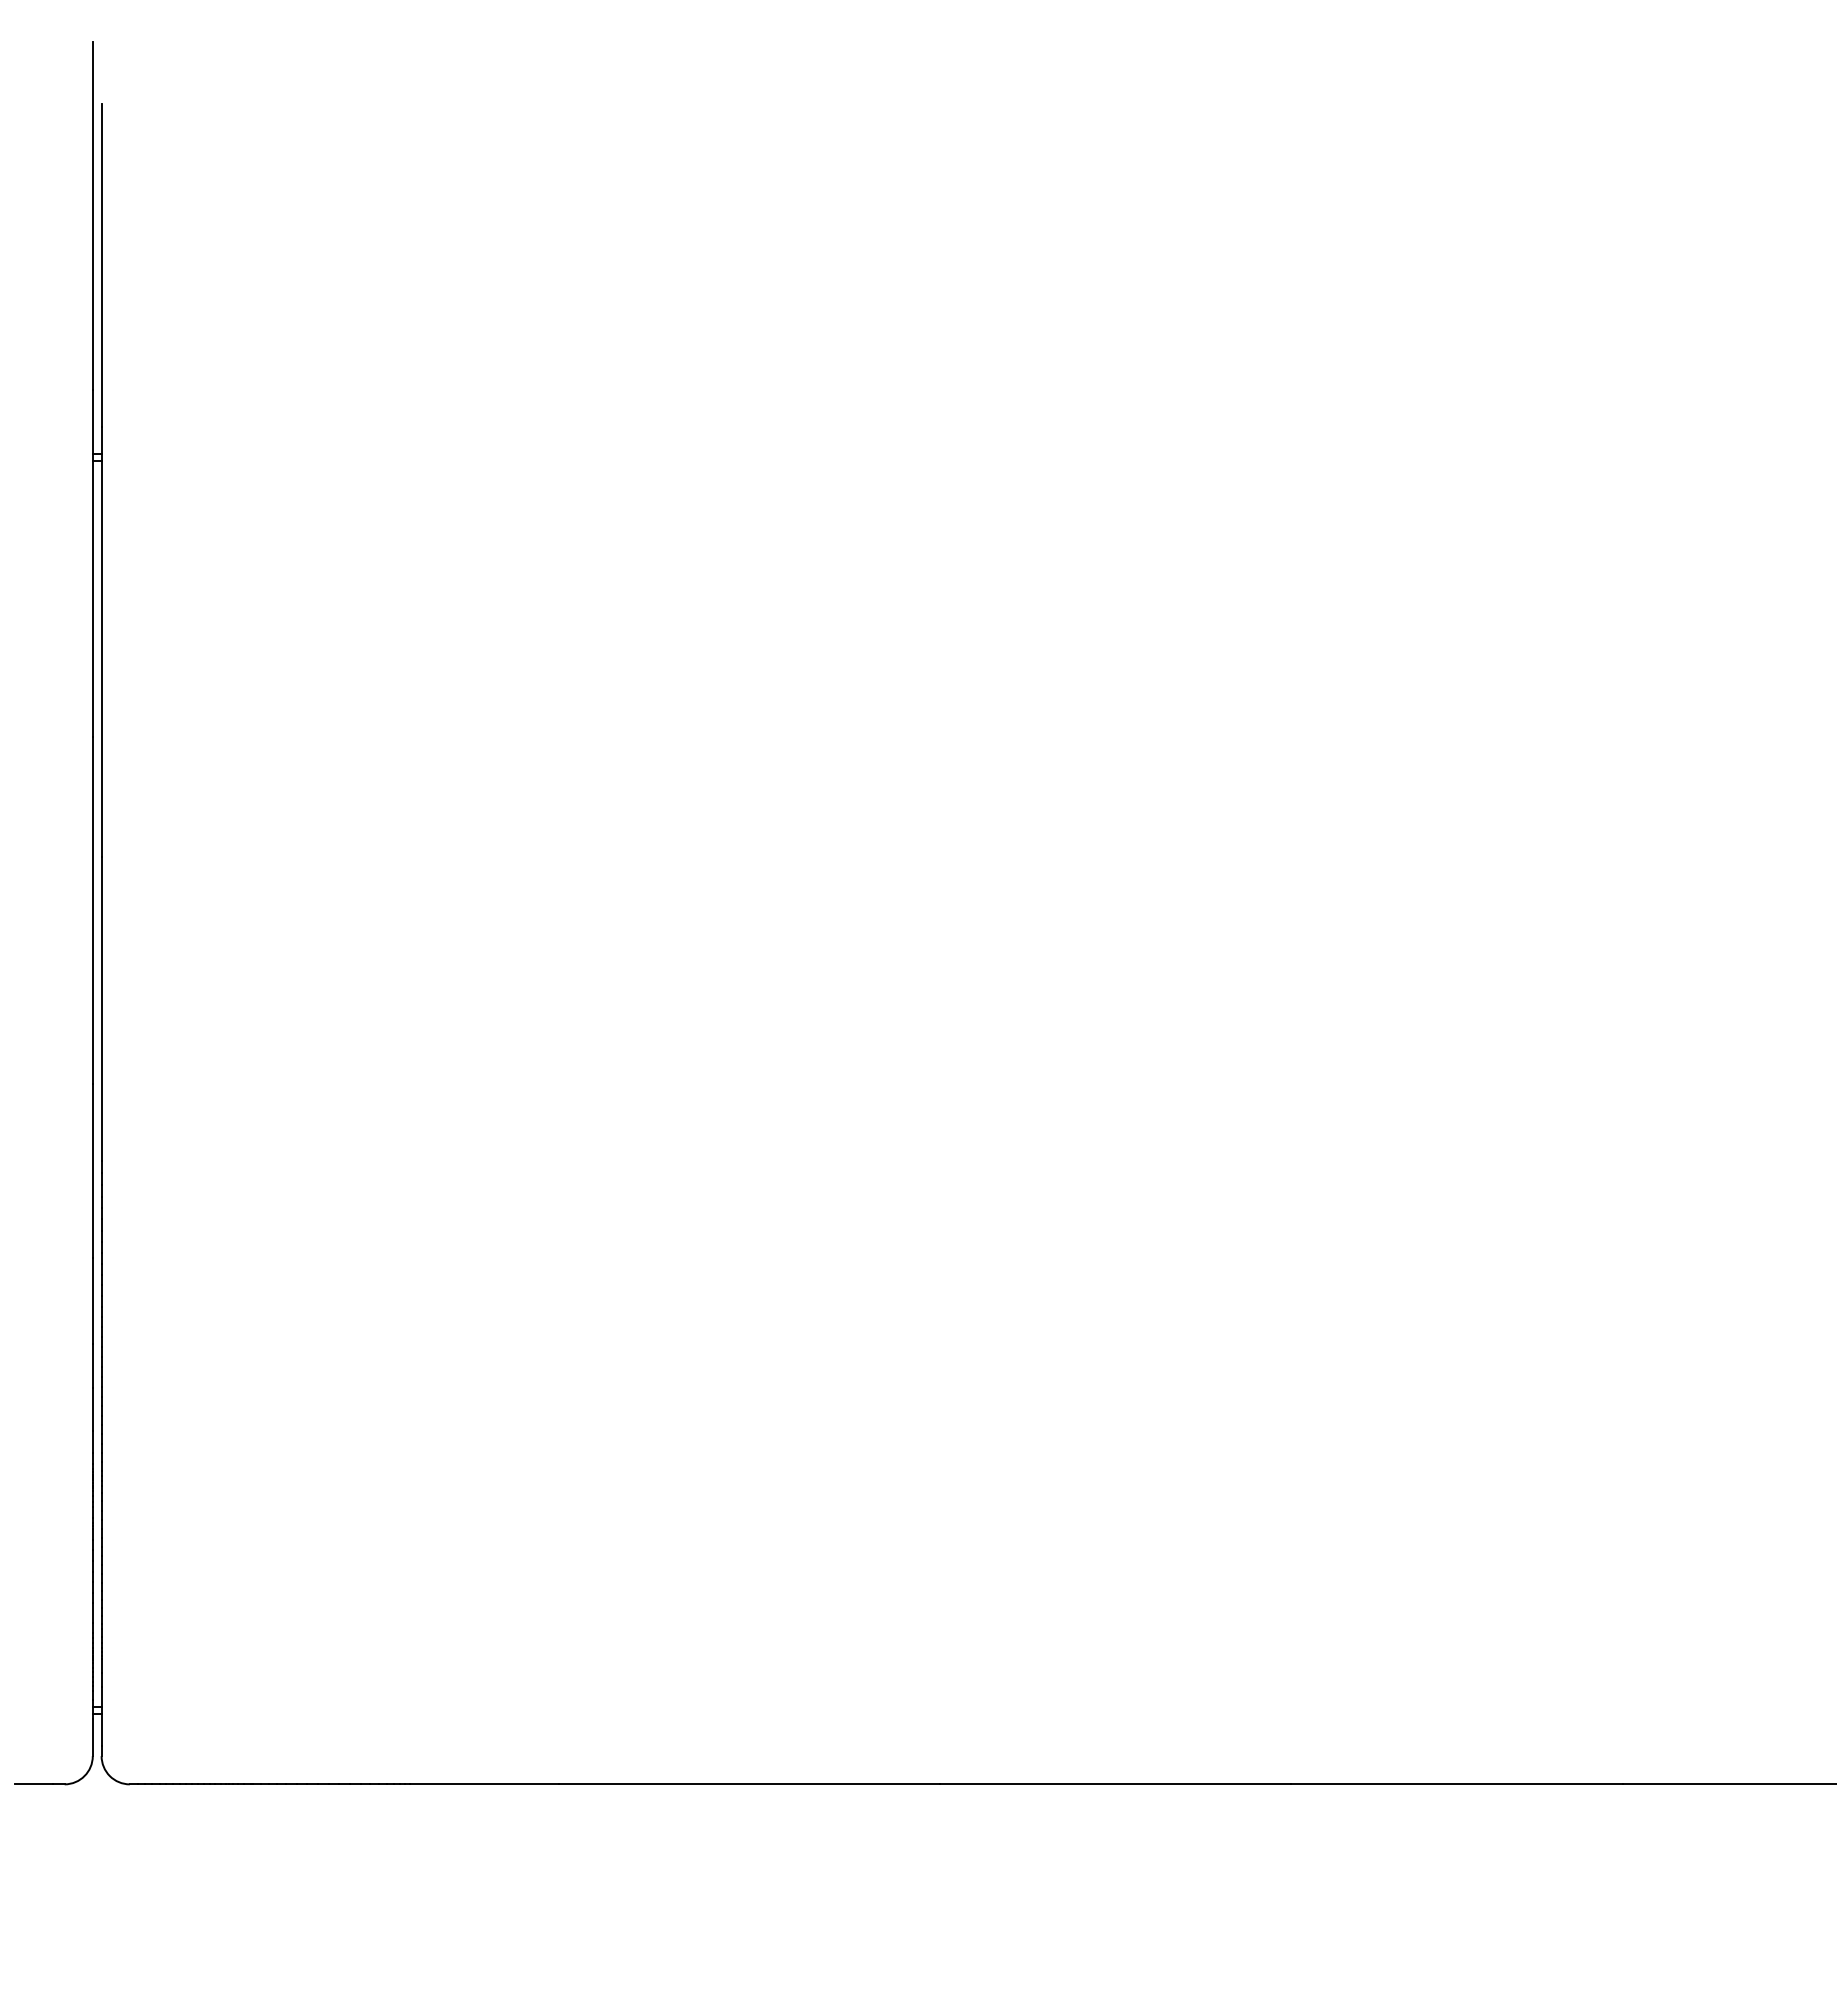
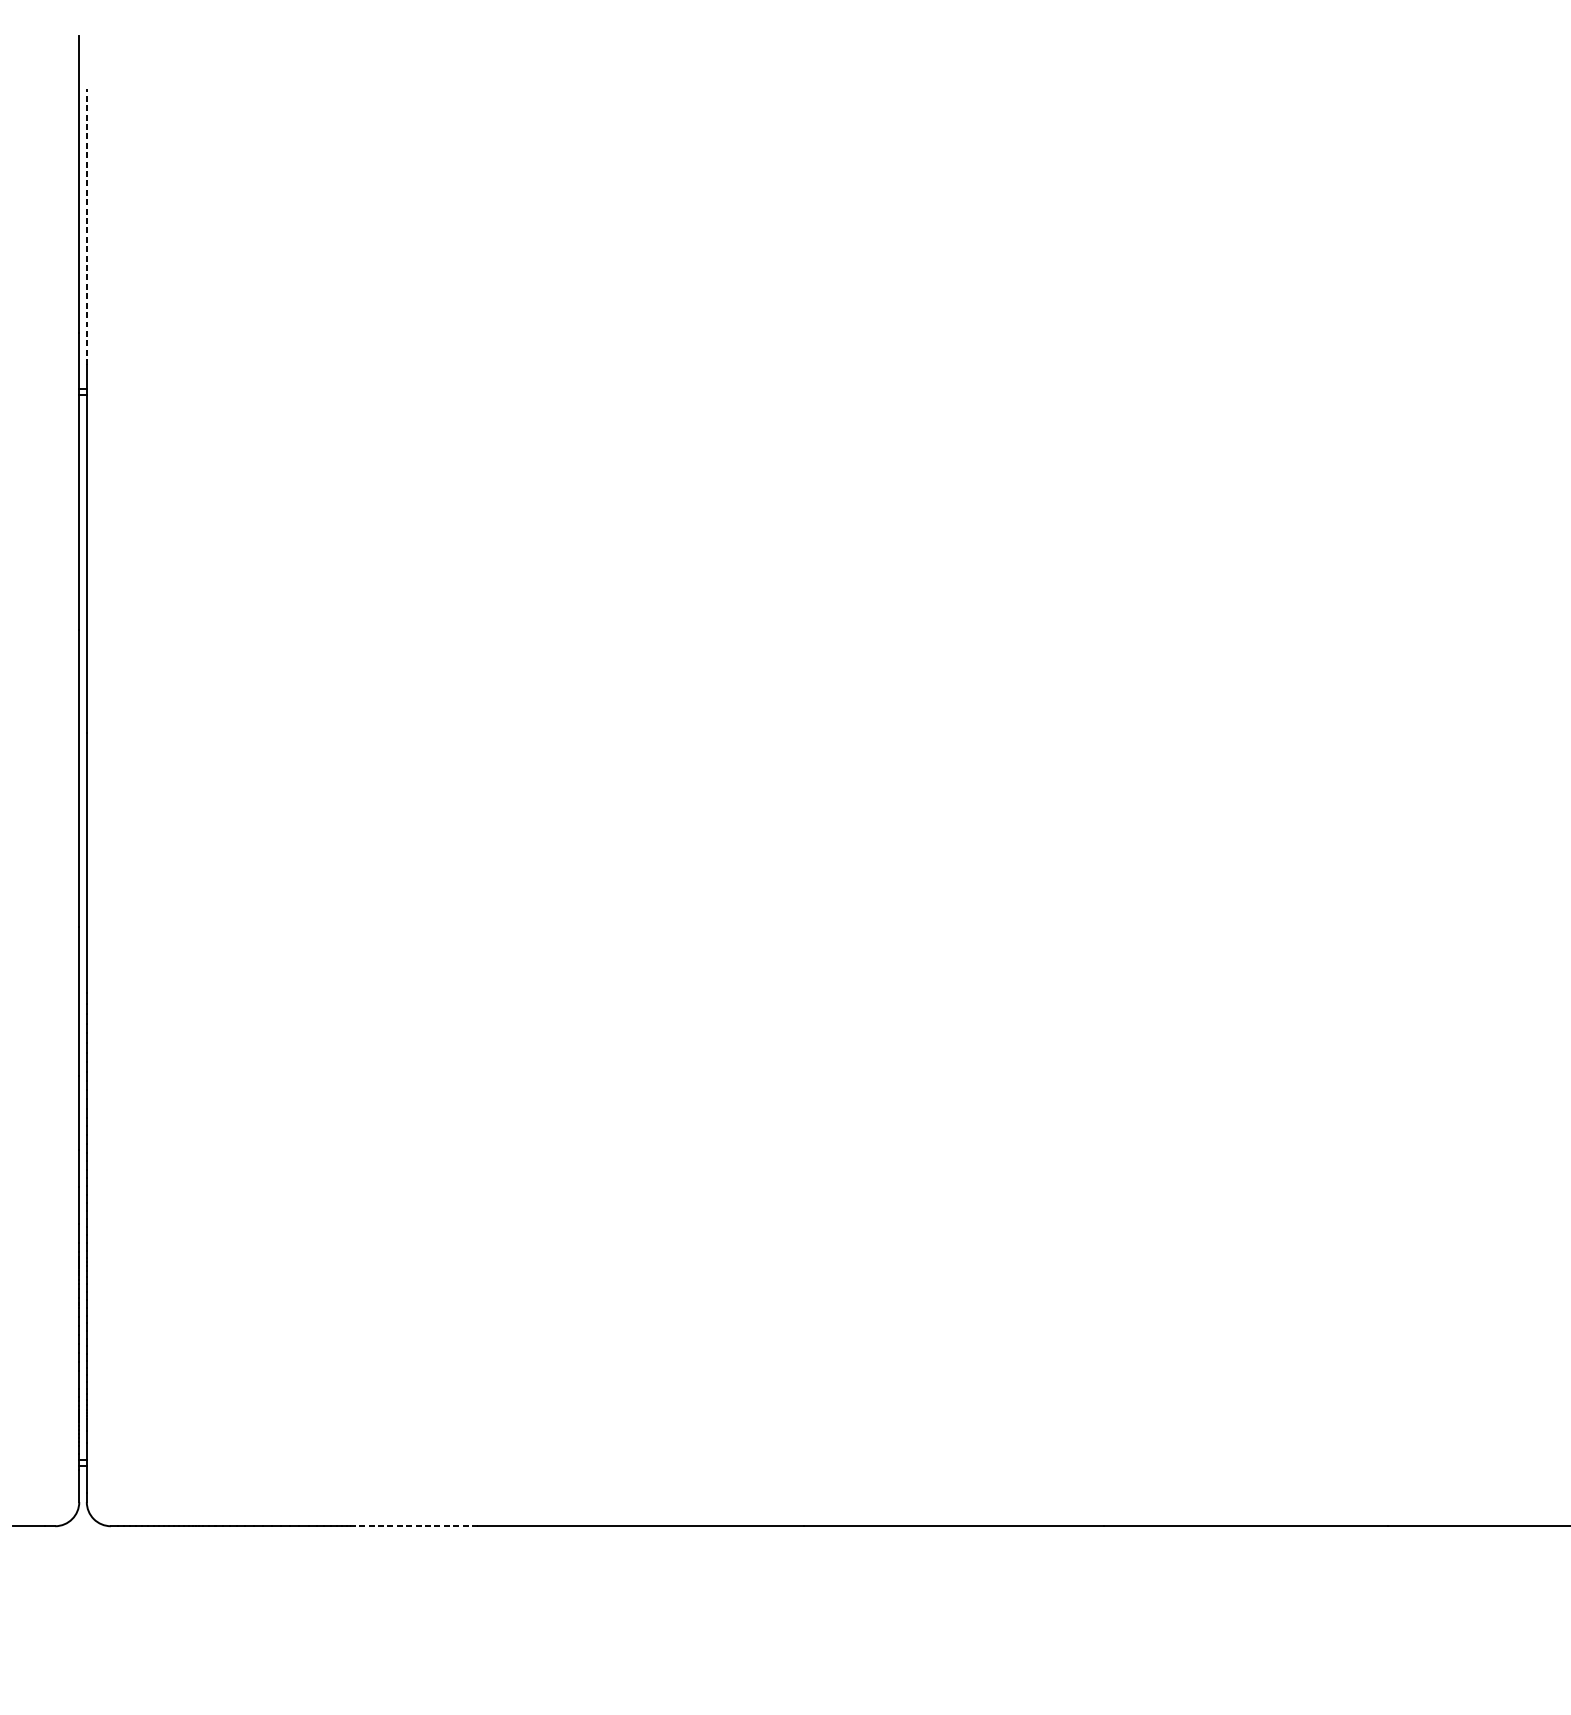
line: (101, 264) -> (86, 226), solid -> dashed
line: (484, 1784) -> (414, 1526), solid -> dashed

